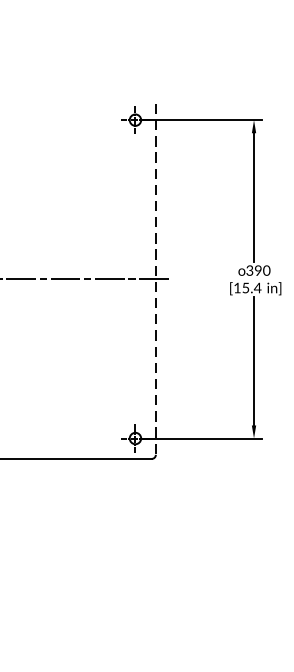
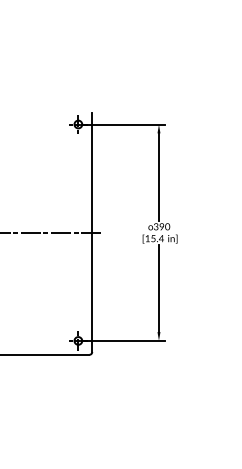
line: (156, 280) -> (92, 233), dashed -> solid

